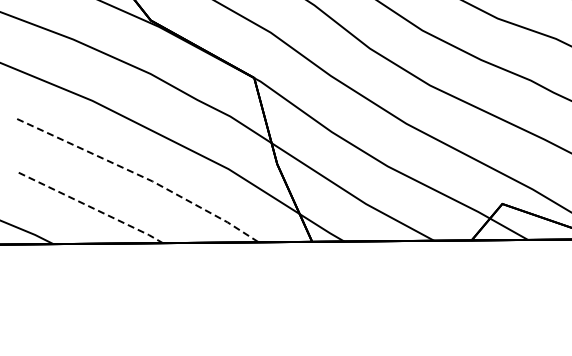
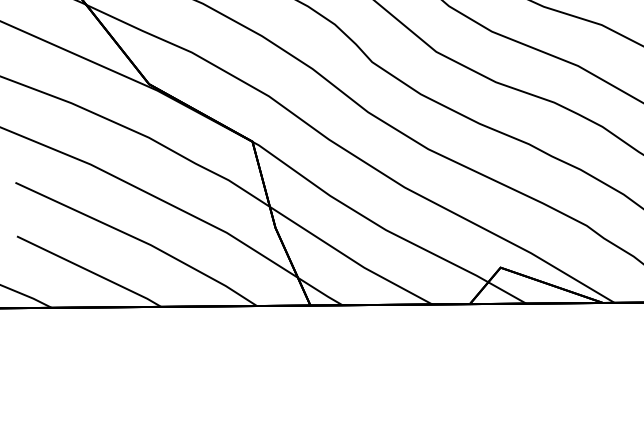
line: (142, 176) -> (140, 240), dashed -> solid
line: (92, 207) -> (90, 271), dashed -> solid

